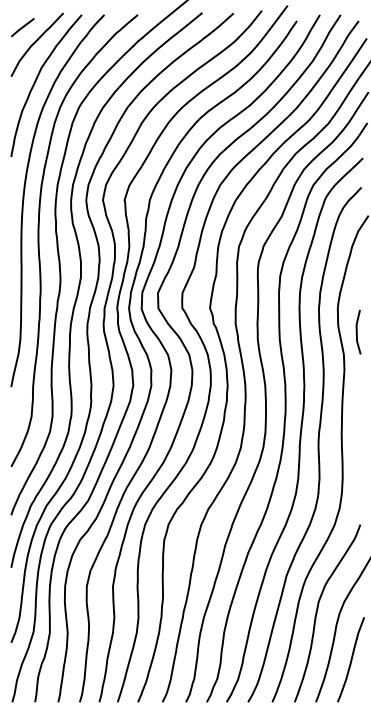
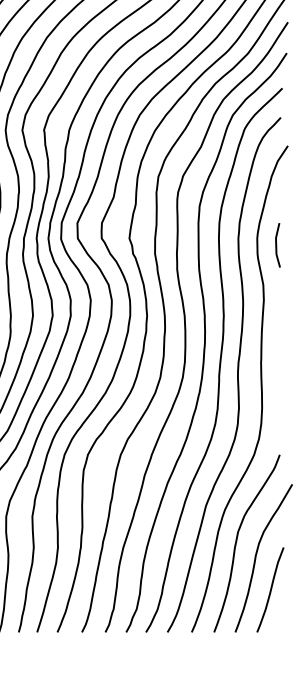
curve: (357, 331) -> (276, 244), moved

